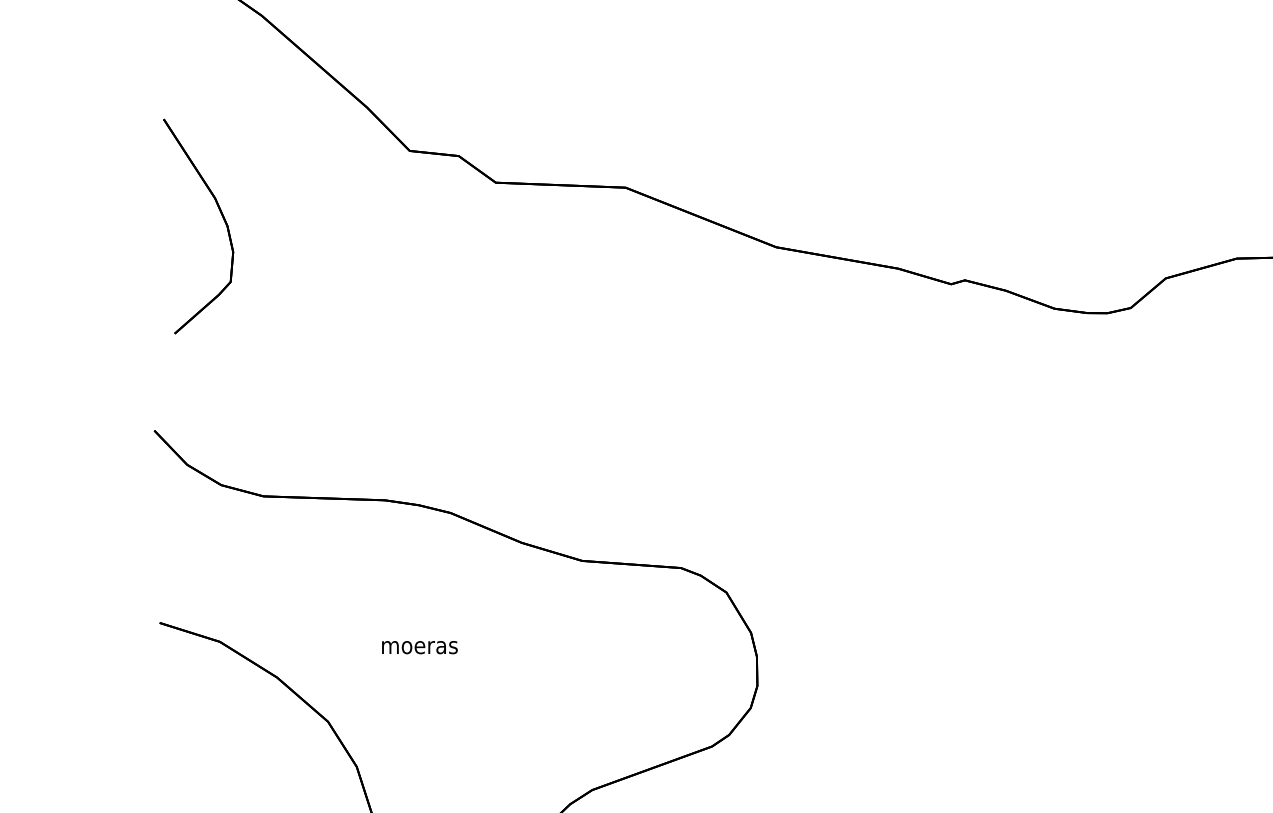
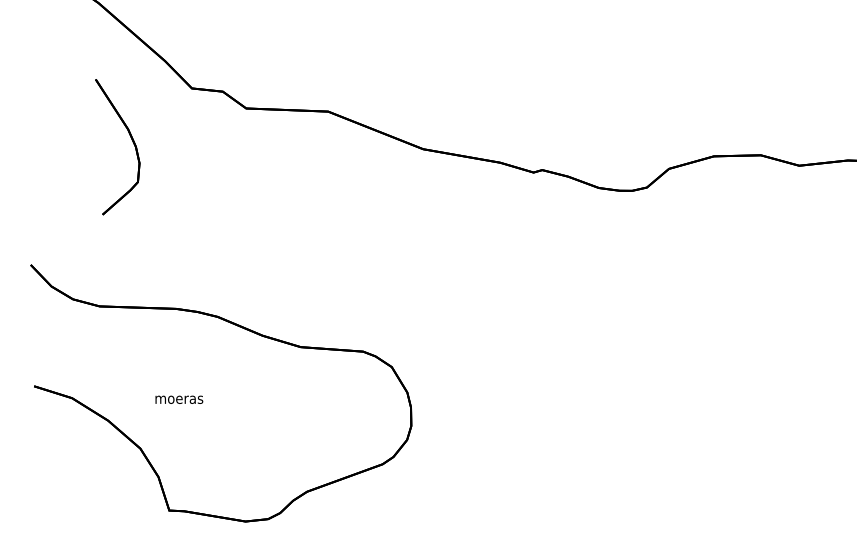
part: (222, 219) -> (132, 142), moved
text: (420, 647) -> (179, 399), moved

